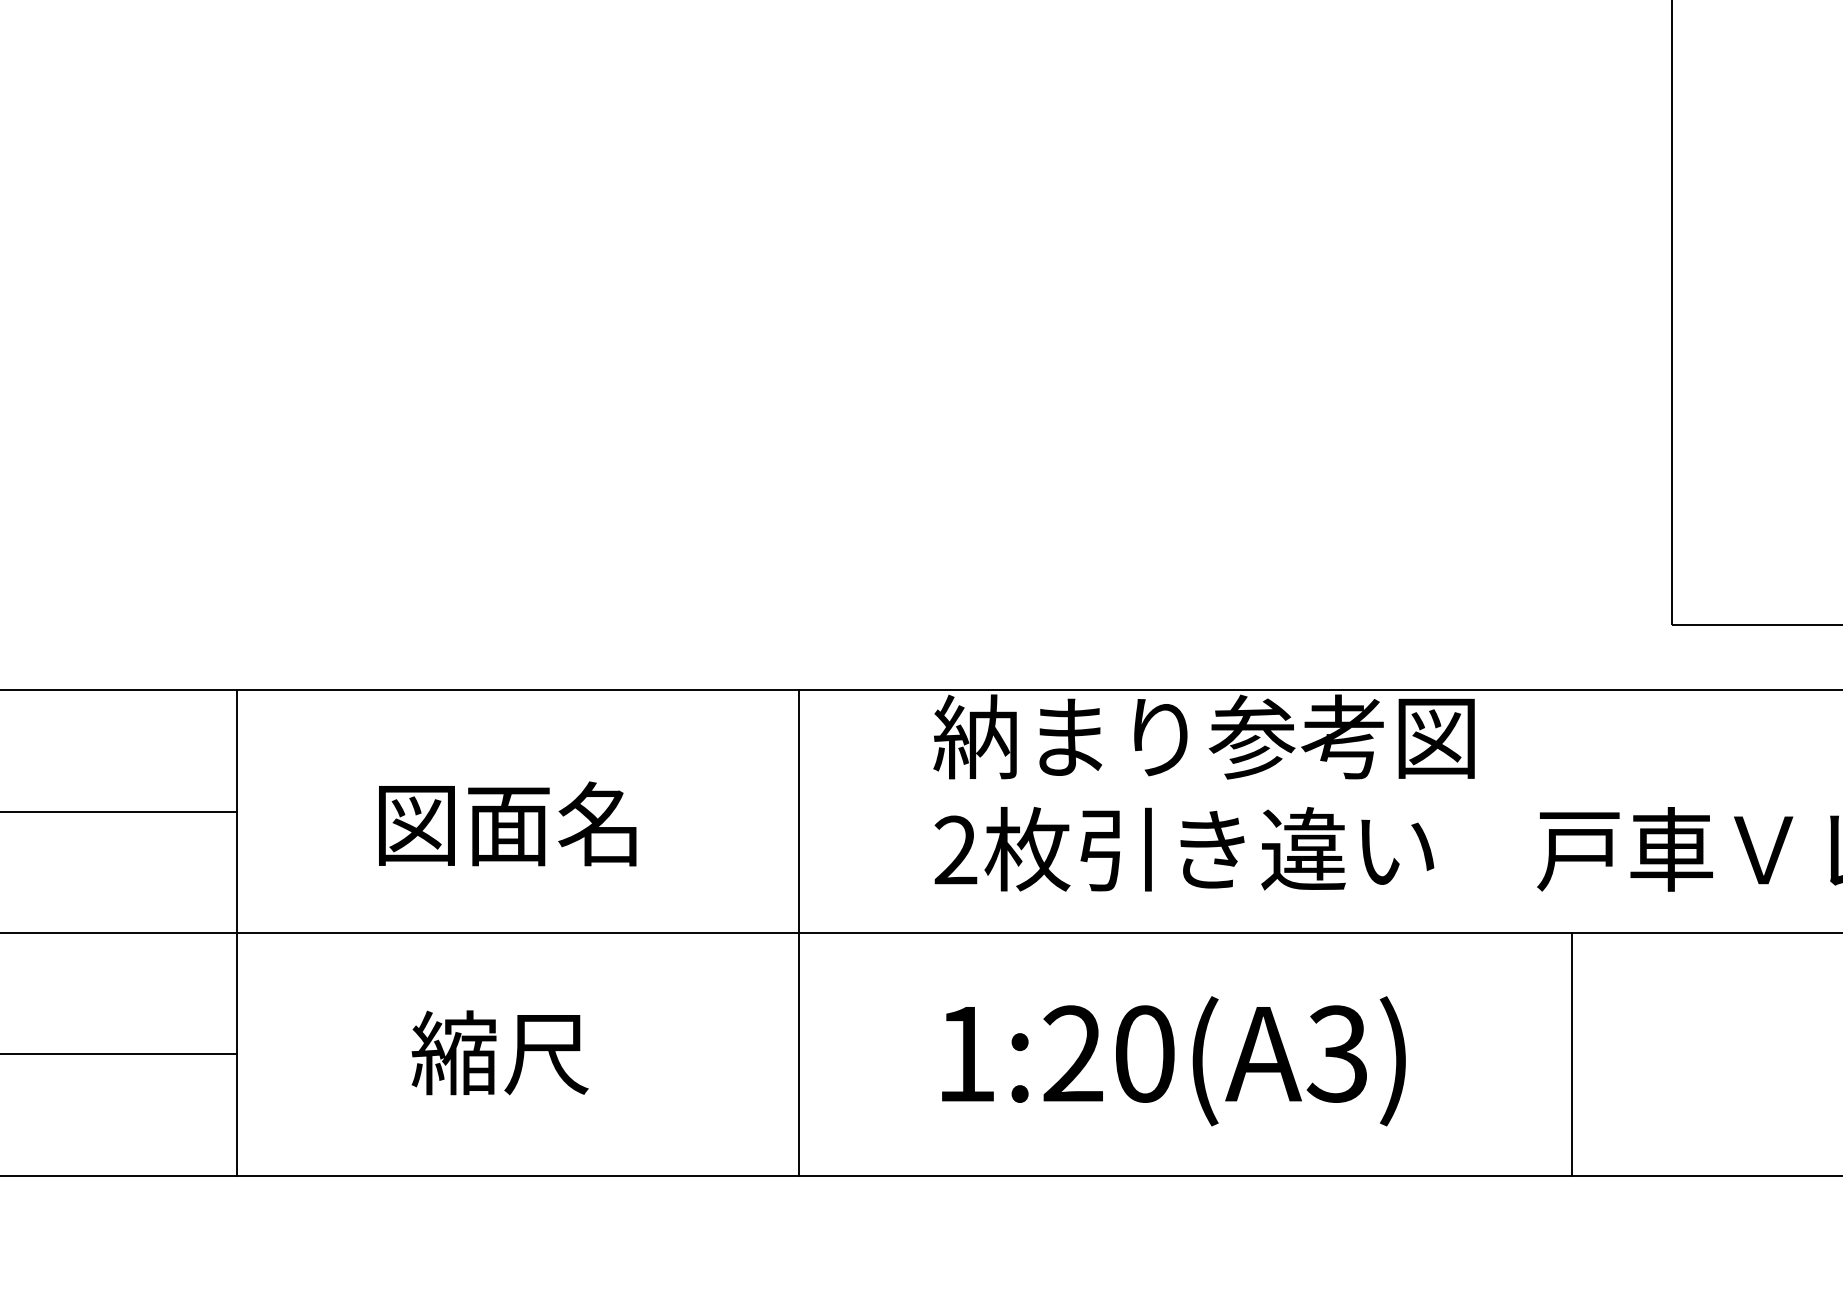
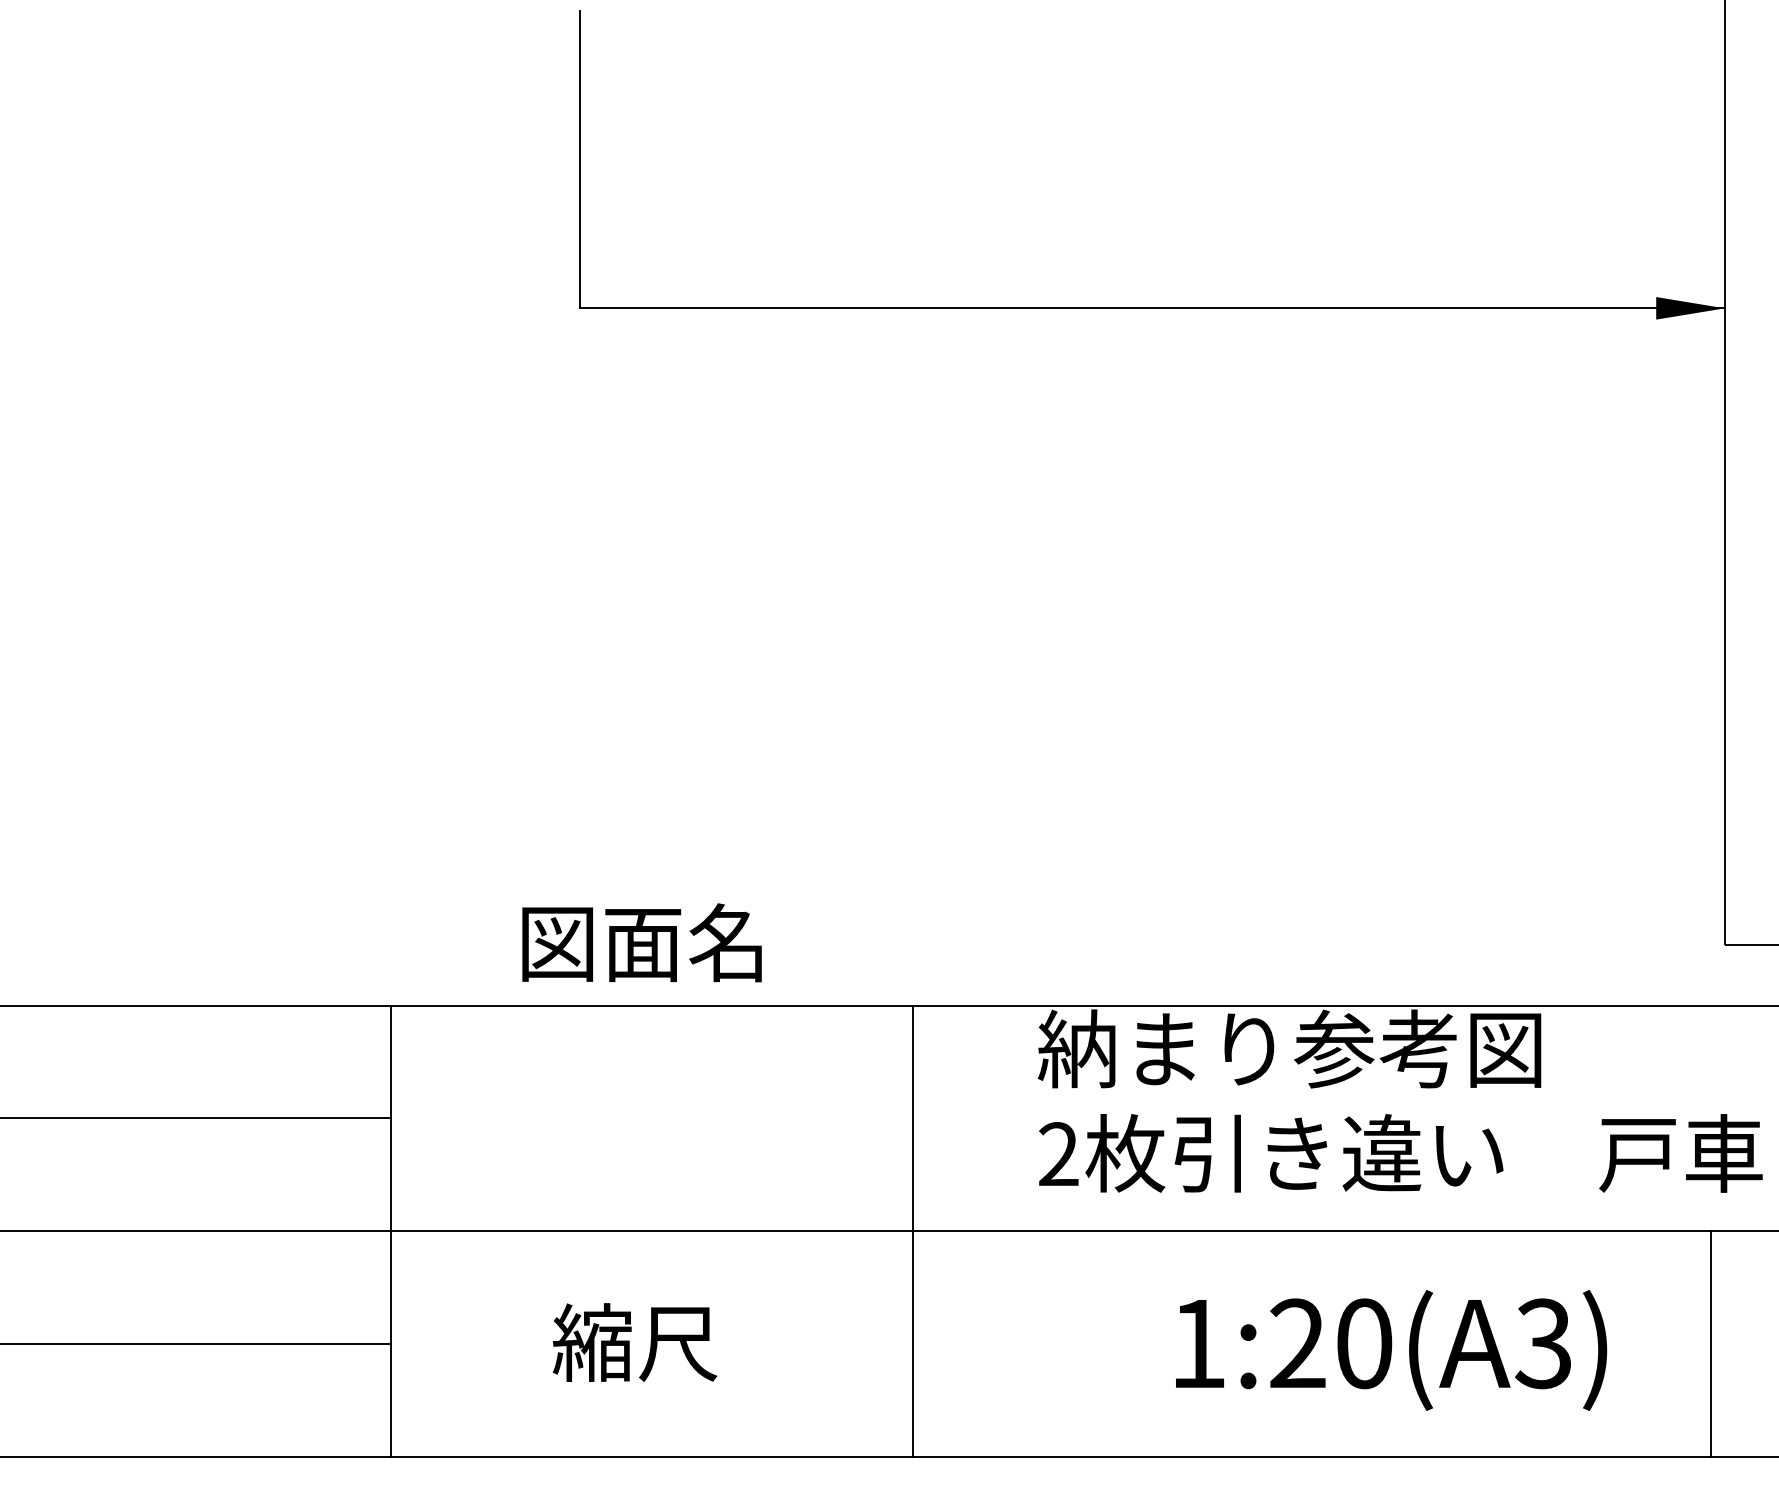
text: (507, 823) -> (641, 942), moved
line: (1571, 1053) -> (1711, 1343), moved
text: (1173, 1061) -> (1391, 1350), moved

